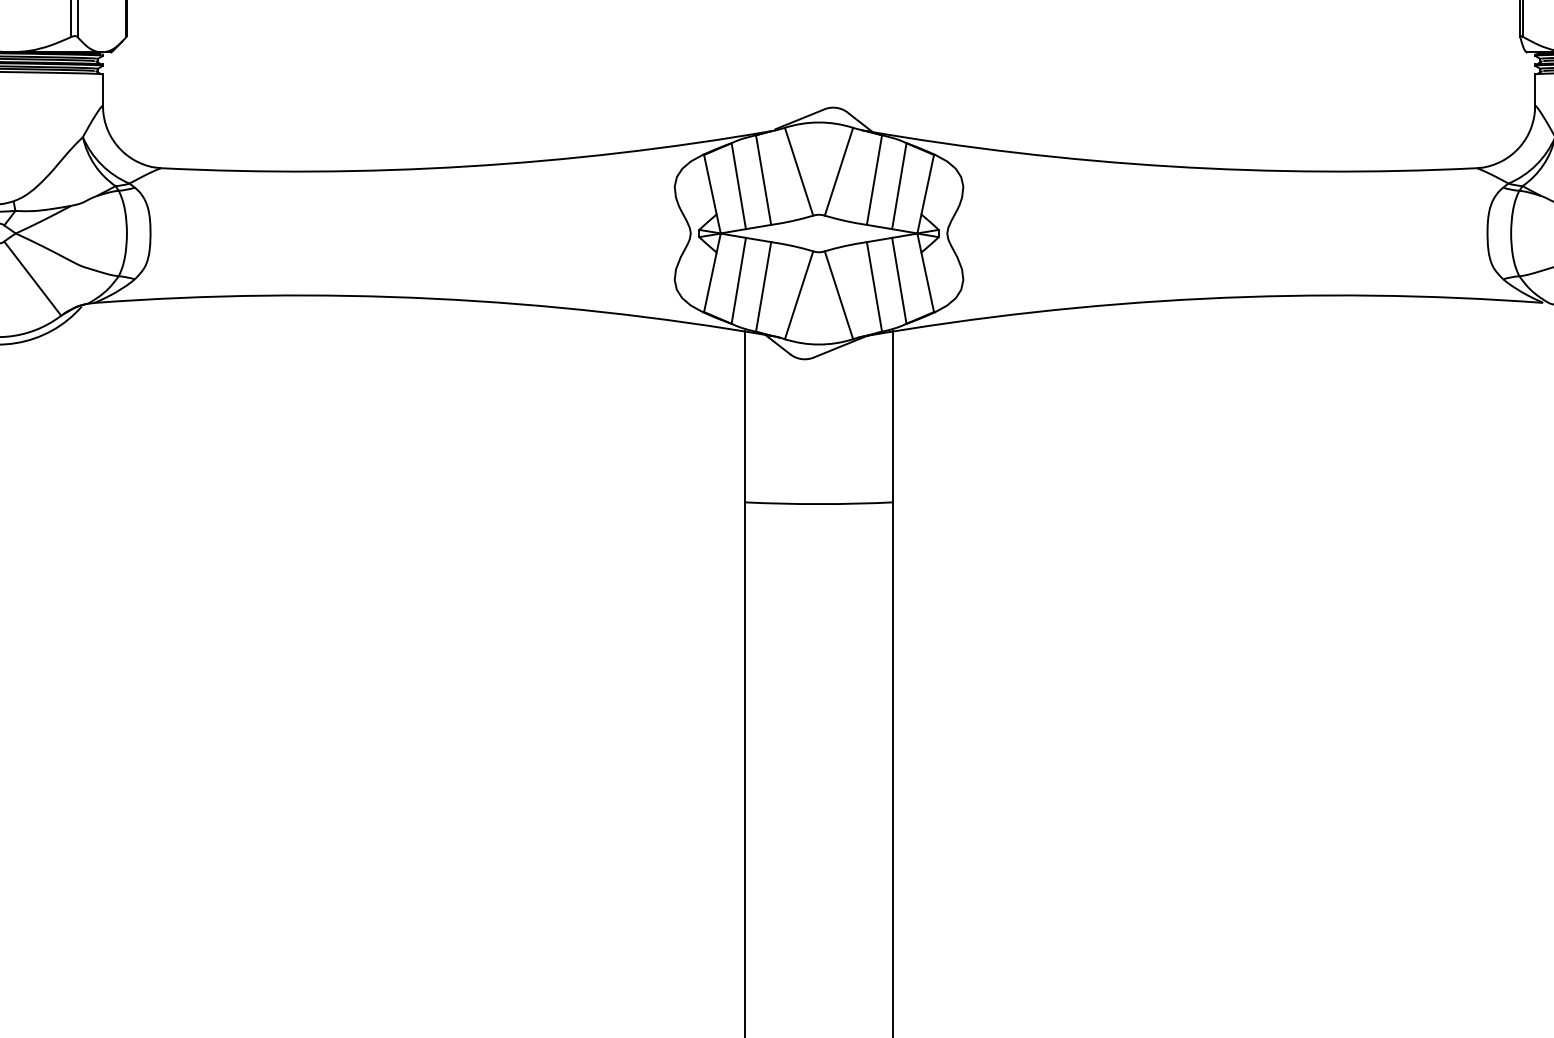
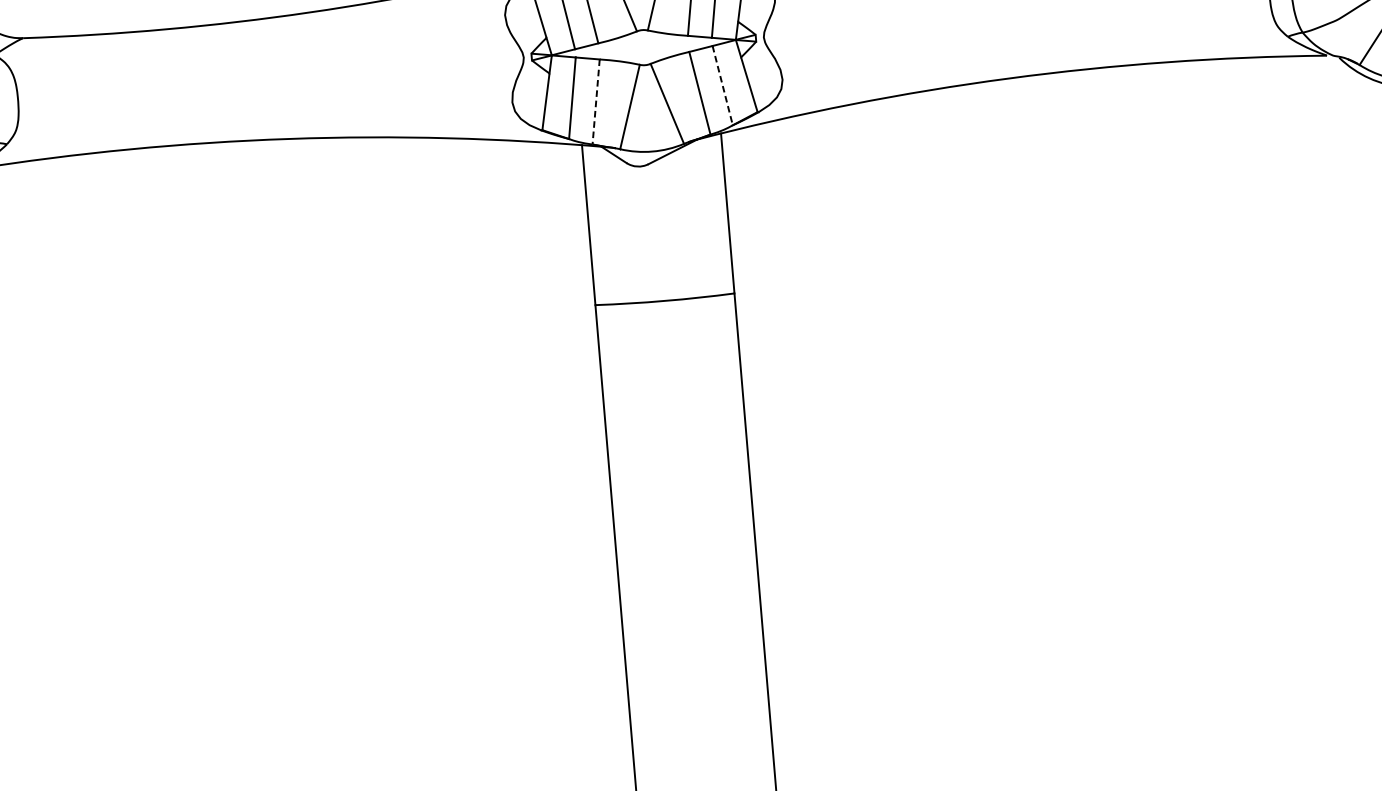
line: (899, 280) -> (722, 85), solid -> dashed
line: (763, 287) -> (596, 102), solid -> dashed

